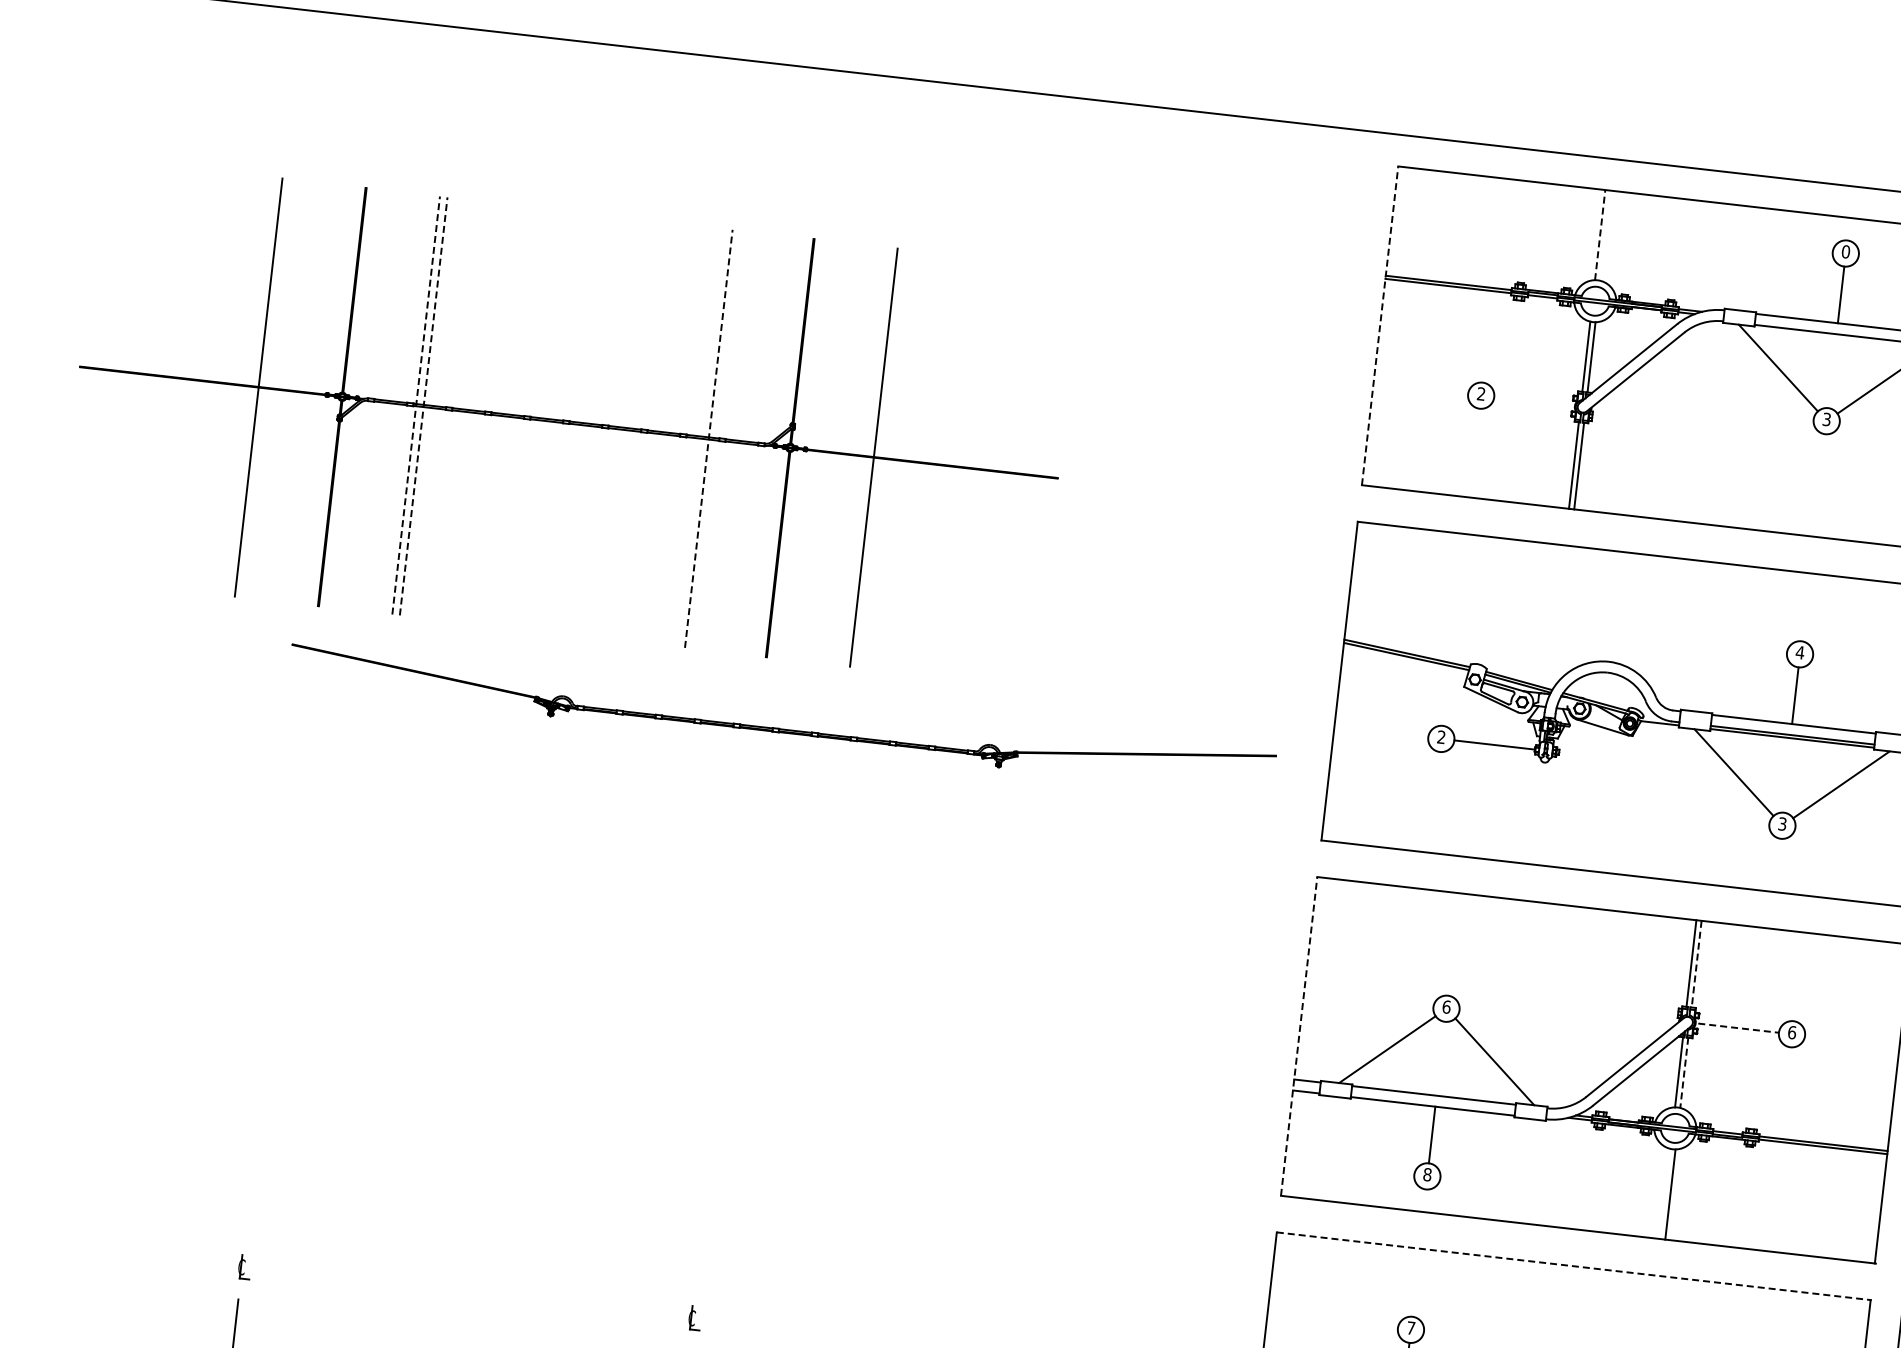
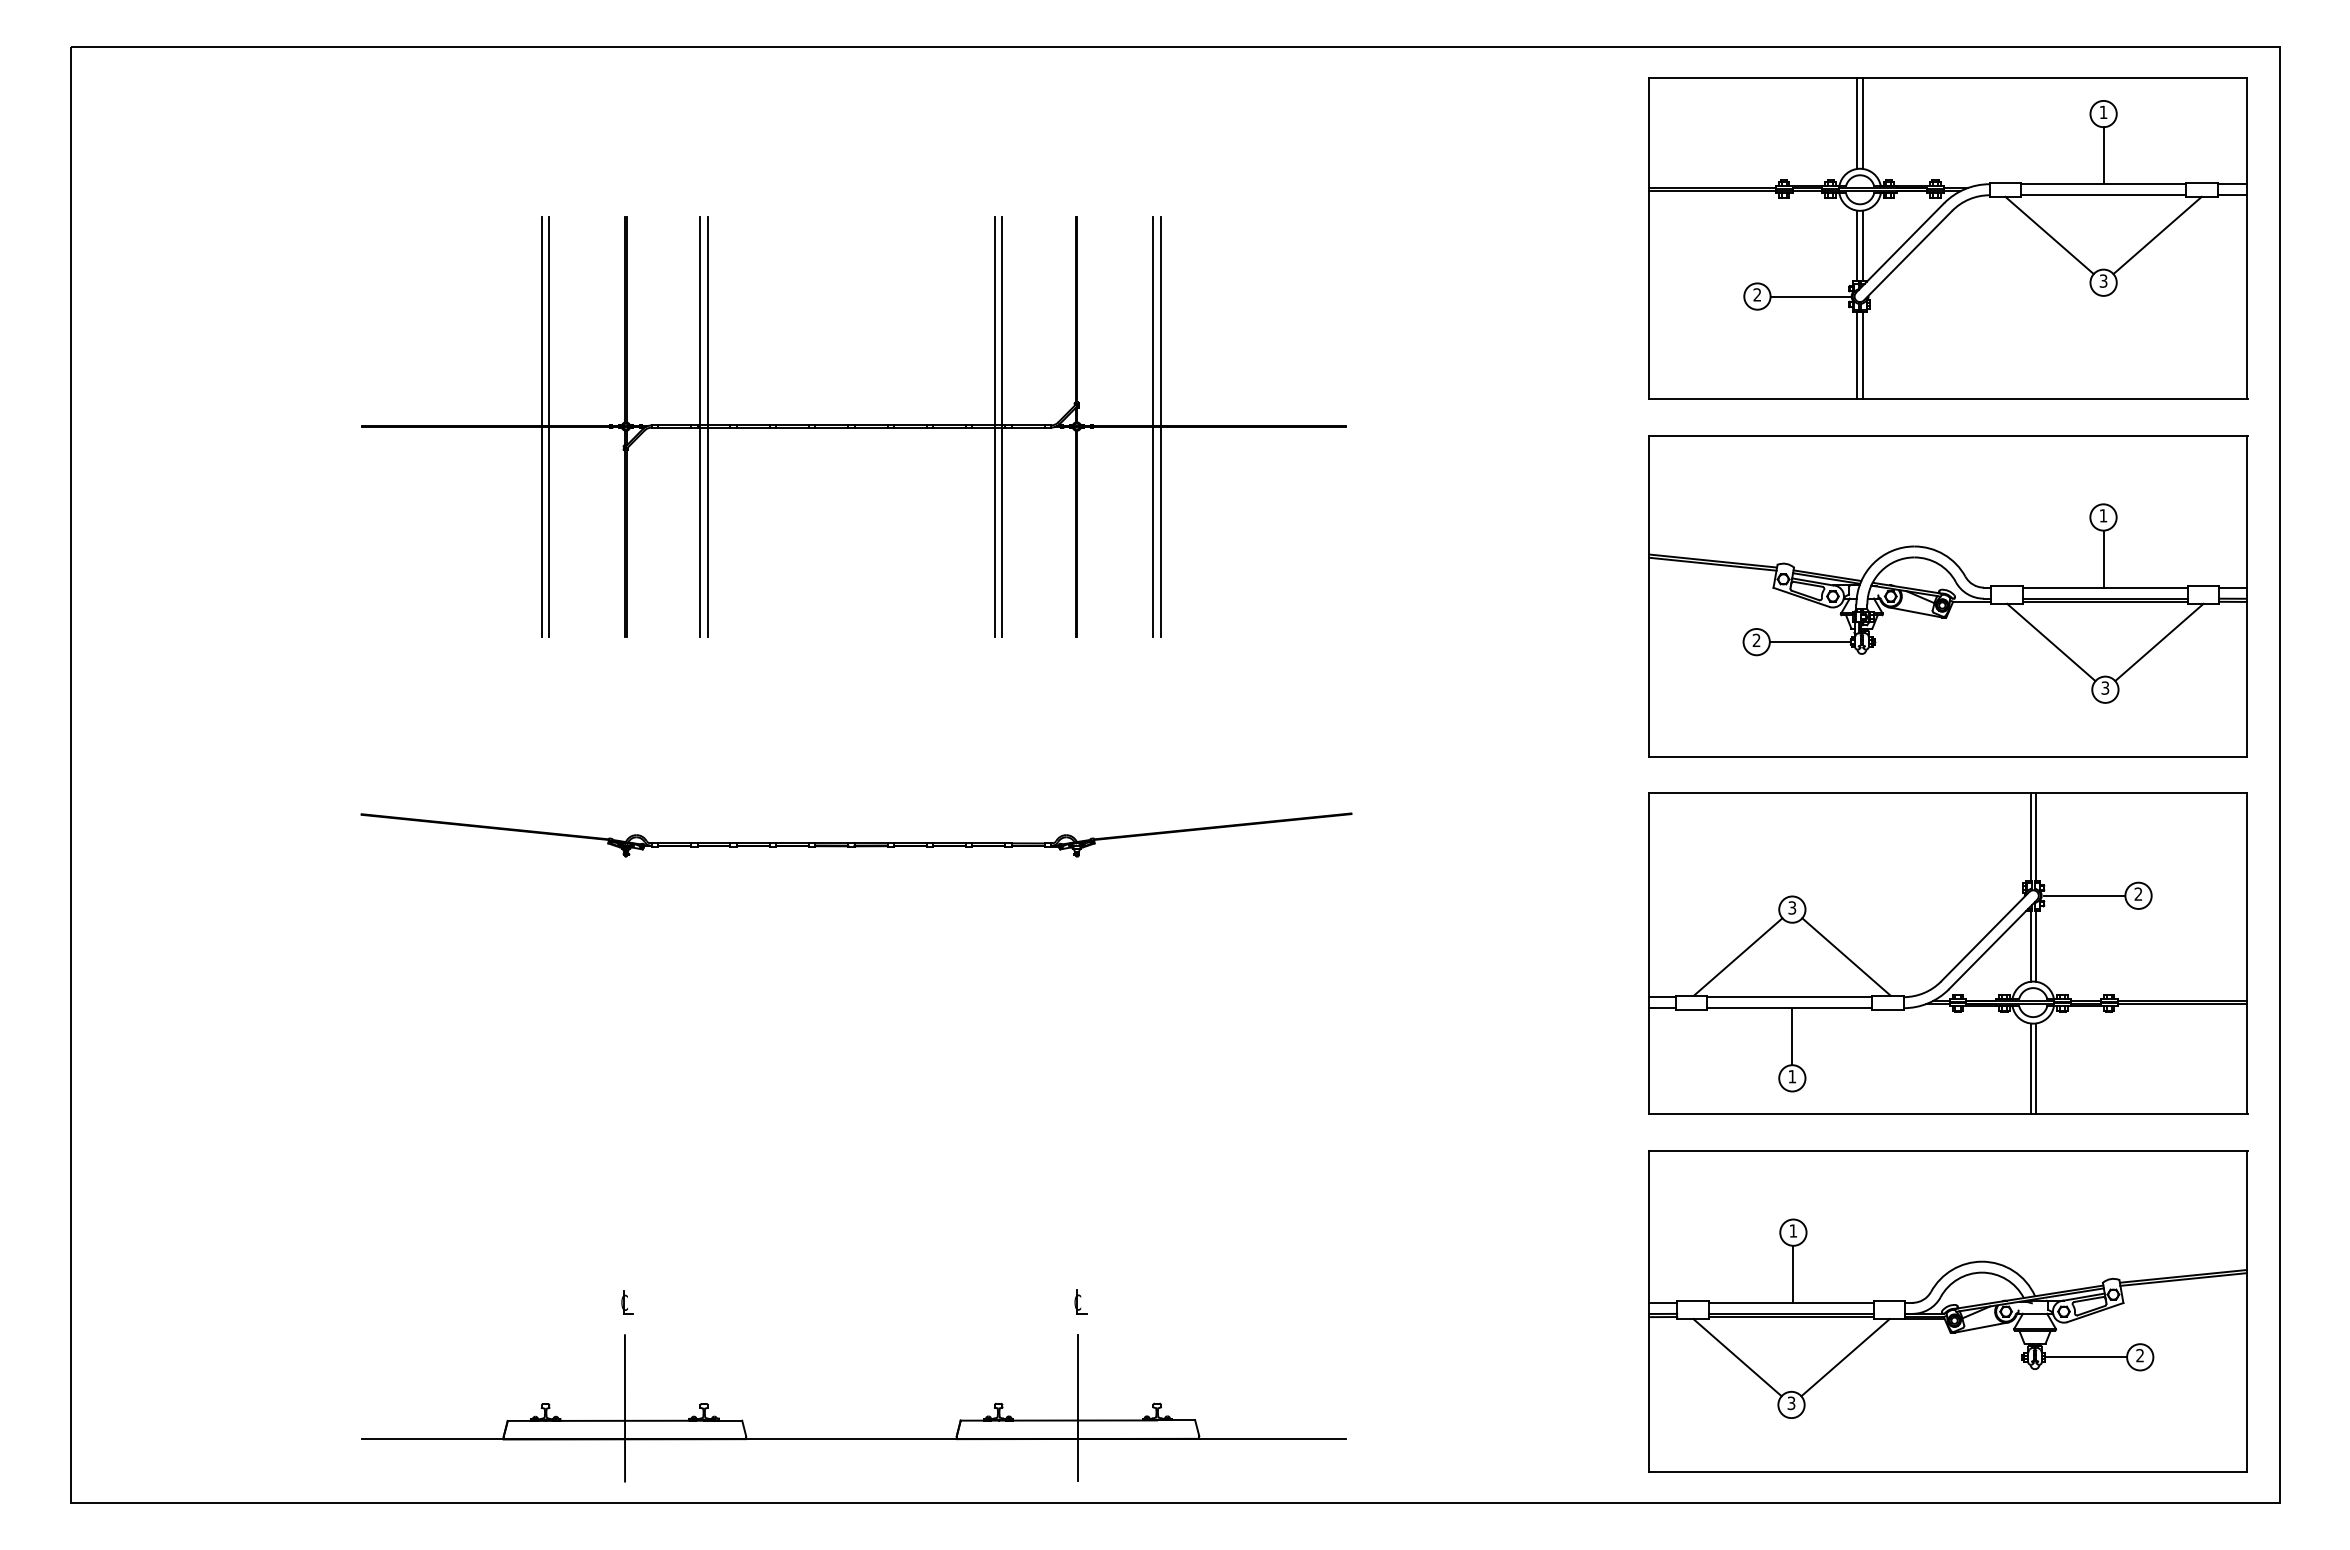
line: (1600, 235) -> (1857, 123), dashed -> solid
line: (1605, 235) -> (1862, 123), added
text: (1845, 251) -> (2103, 112), 0 -> 1
line: (1380, 325) -> (1649, 238), dashed -> solid
line: (266, 388) -> (549, 426), added
line: (1533, 401) -> (1810, 296), added
line: (416, 405) -> (700, 426), dashed -> solid
line: (423, 405) -> (707, 426), dashed -> solid
line: (708, 438) -> (994, 426), dashed -> solid
line: (716, 439) -> (1002, 426), added
line: (866, 456) -> (1153, 426), added
text: (1800, 652) -> (2103, 515), 4 -> 1
part: (781, 728) -> (856, 842), moved
line: (1696, 963) -> (2035, 836), dashed -> solid
text: (1446, 1006) -> (1792, 907), 6 -> 3
line: (1738, 1027) -> (2084, 895), dashed -> solid
text: (1792, 1031) -> (2138, 893), 6 -> 2
line: (1299, 1036) -> (1649, 953), dashed -> solid
line: (1683, 1072) -> (2035, 946), dashed -> solid
text: (1427, 1174) -> (1792, 1076), 8 -> 1
line: (1665, 1193) -> (2030, 1068), added
line: (1574, 1266) -> (1948, 1151), dashed -> solid
text: (1411, 1327) -> (1793, 1230), 7 -> 1

